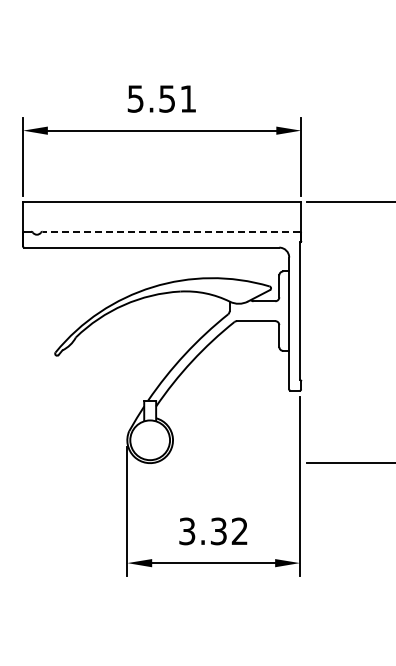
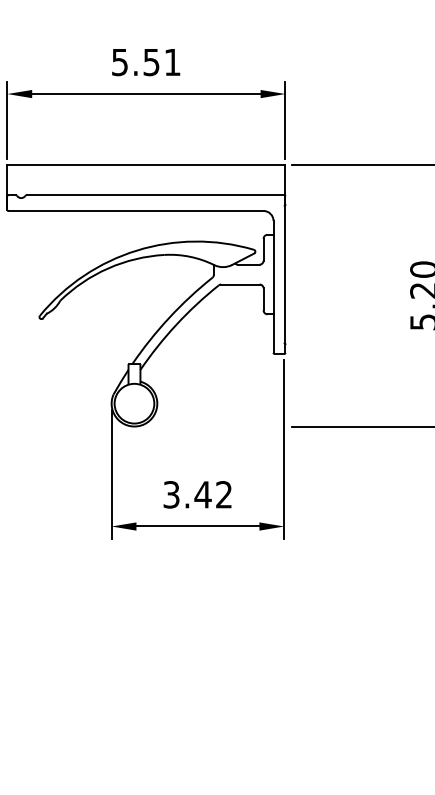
line: (171, 232) -> (155, 195), dashed -> solid
text: (218, 531) -> (202, 494), 3.32 -> 3.42

